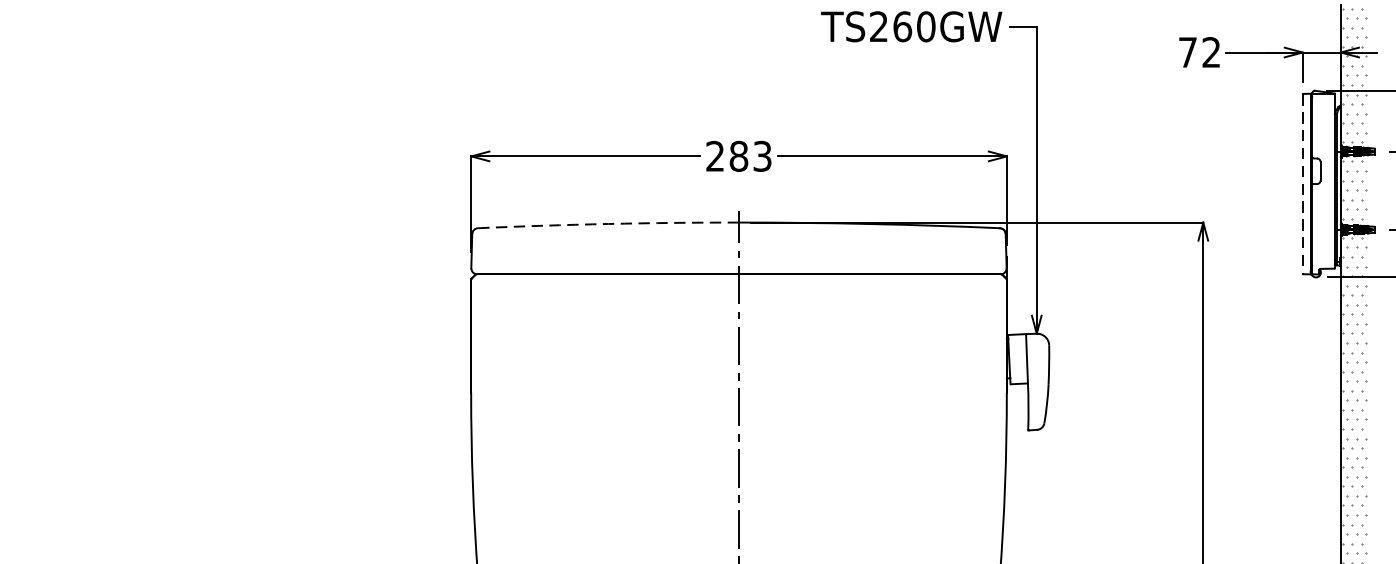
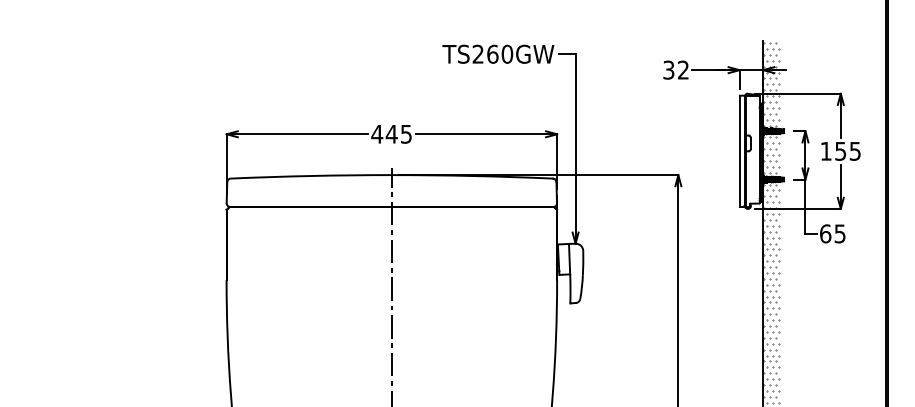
text: (1187, 51) -> (668, 69), 72 -> 32
text: (738, 155) -> (391, 133), 283 -> 445
line: (1302, 184) -> (739, 151), dashed -> solid
arc: (608, 223) -> (311, 175), dashed -> solid

